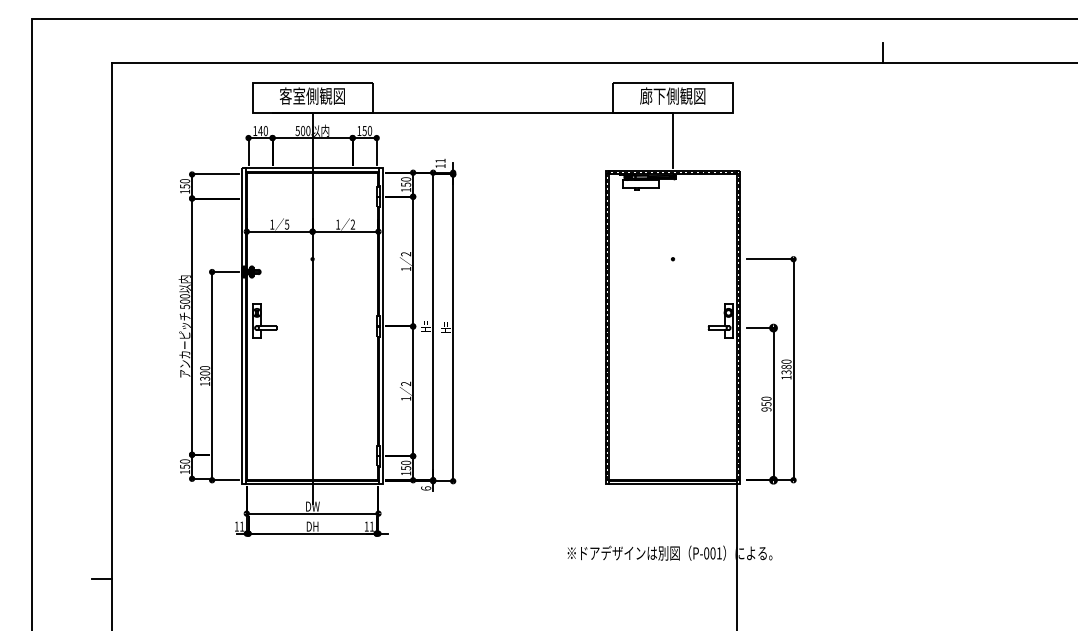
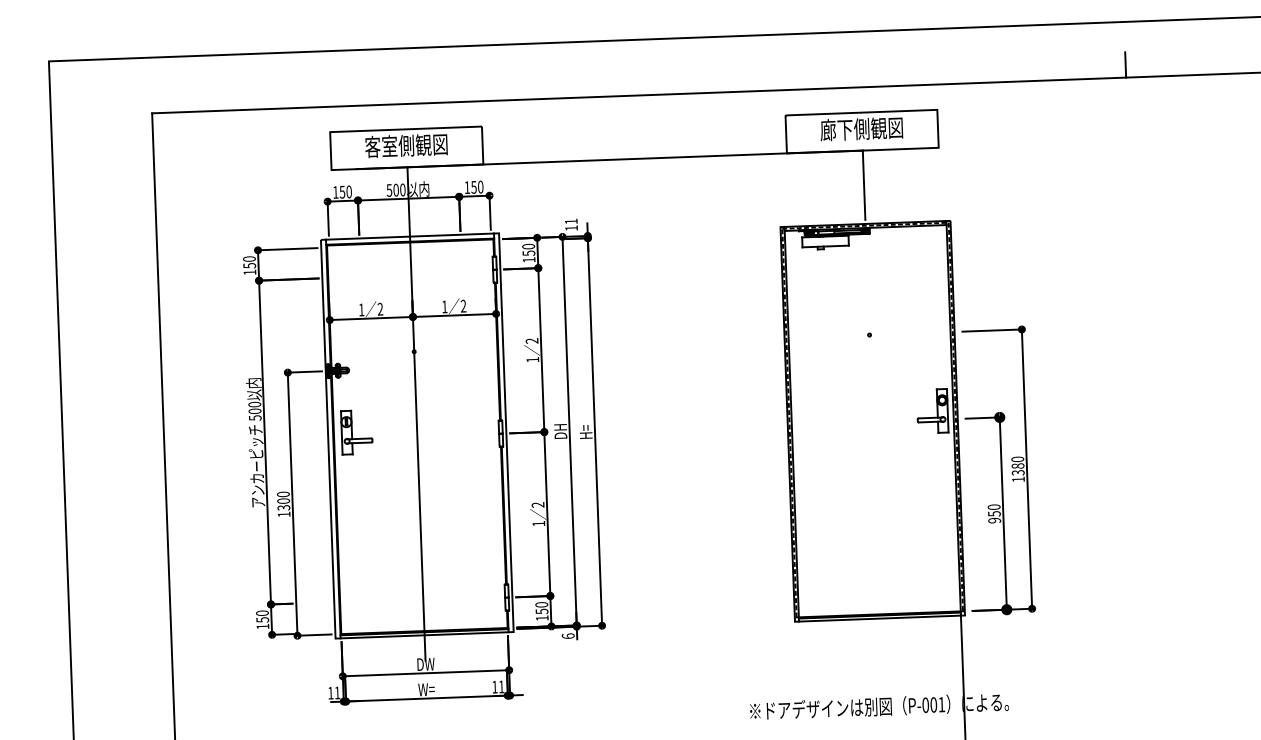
text: (260, 131) -> (342, 192), 140 -> 150
text: (287, 224) -> (380, 309), 5 -> 2
text: (426, 326) -> (561, 431), H= -> DH
text: (312, 526) -> (426, 689), DH -> W=

